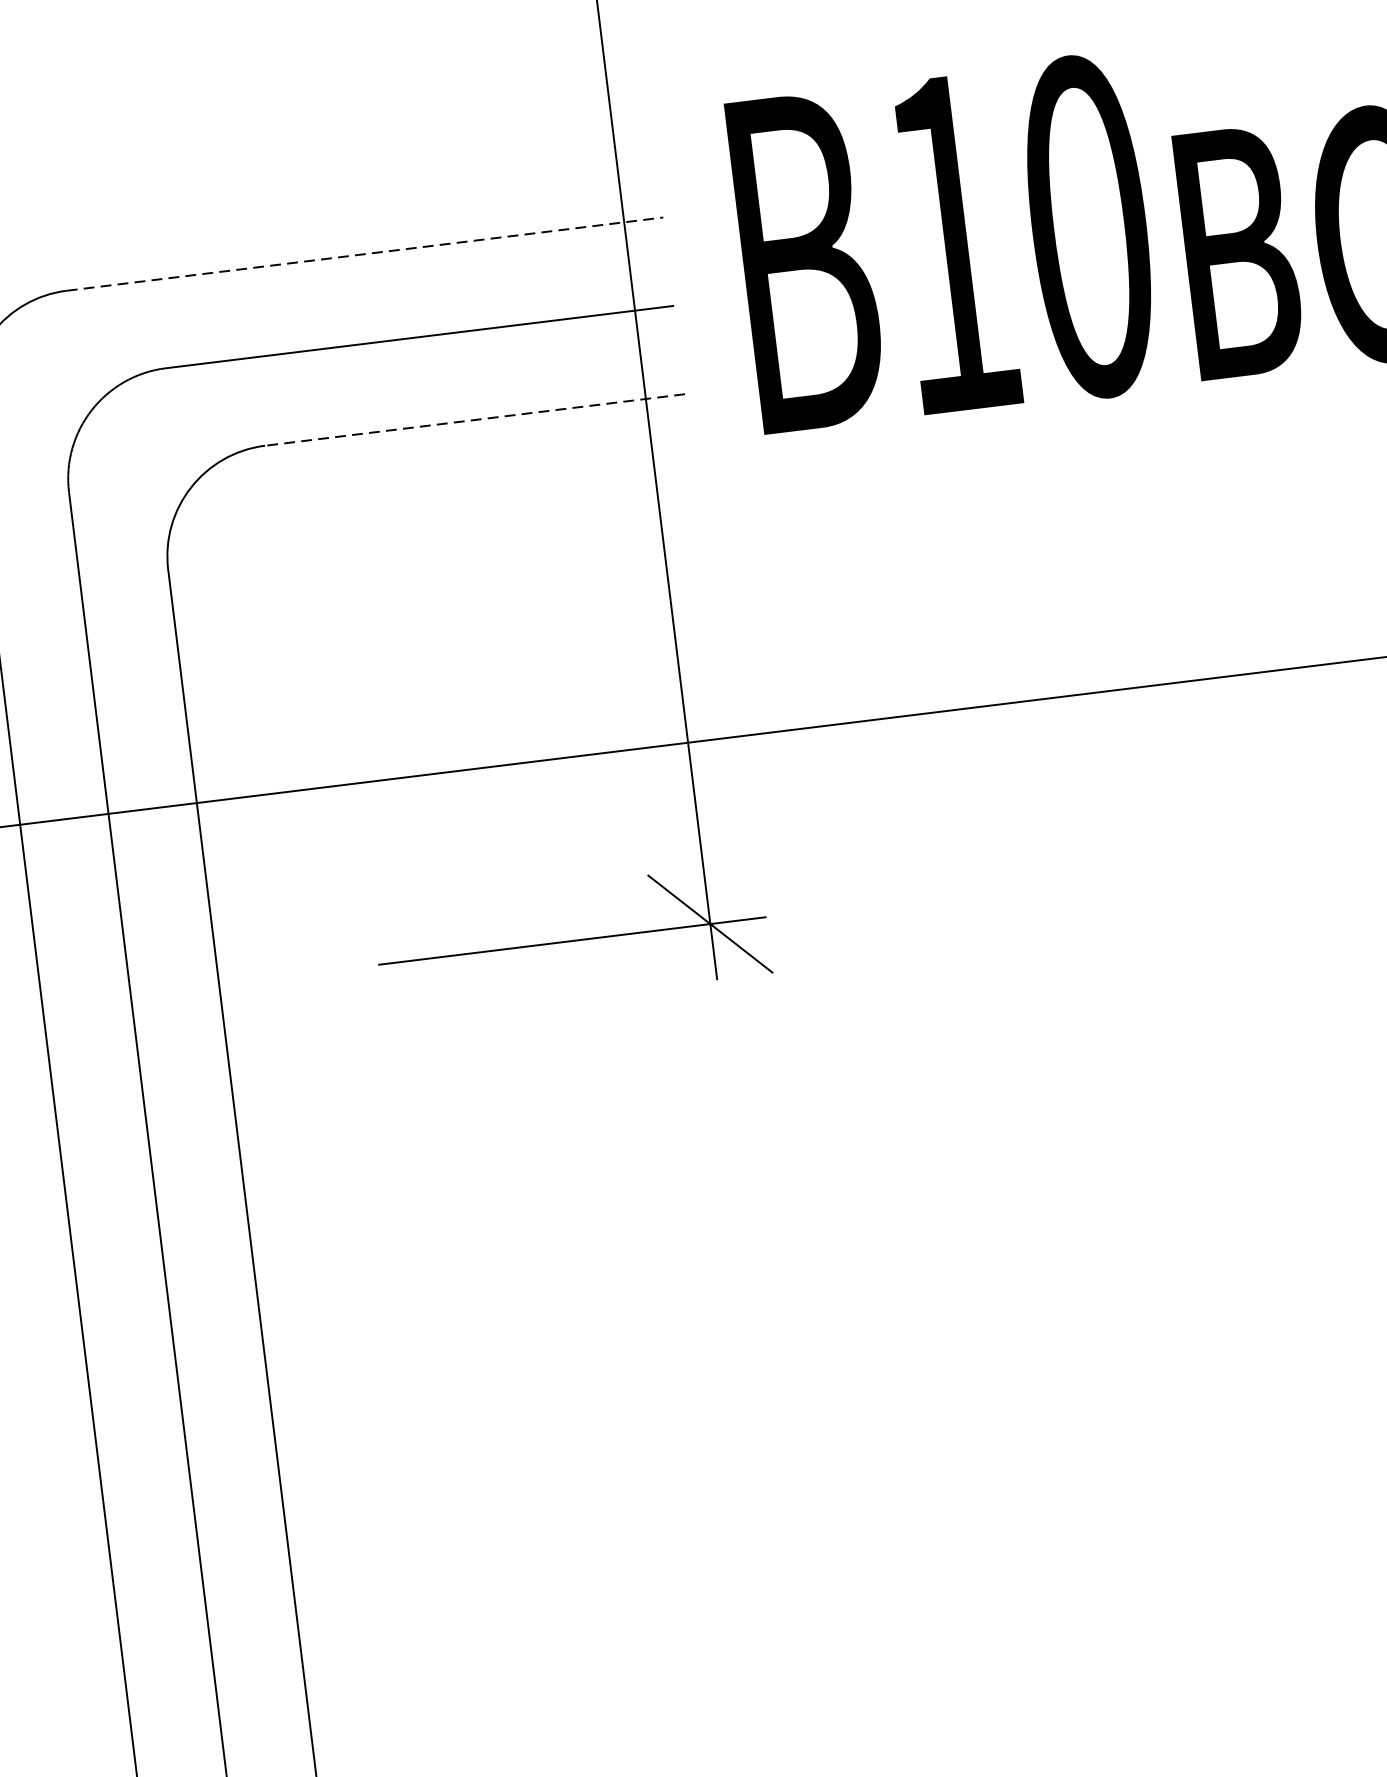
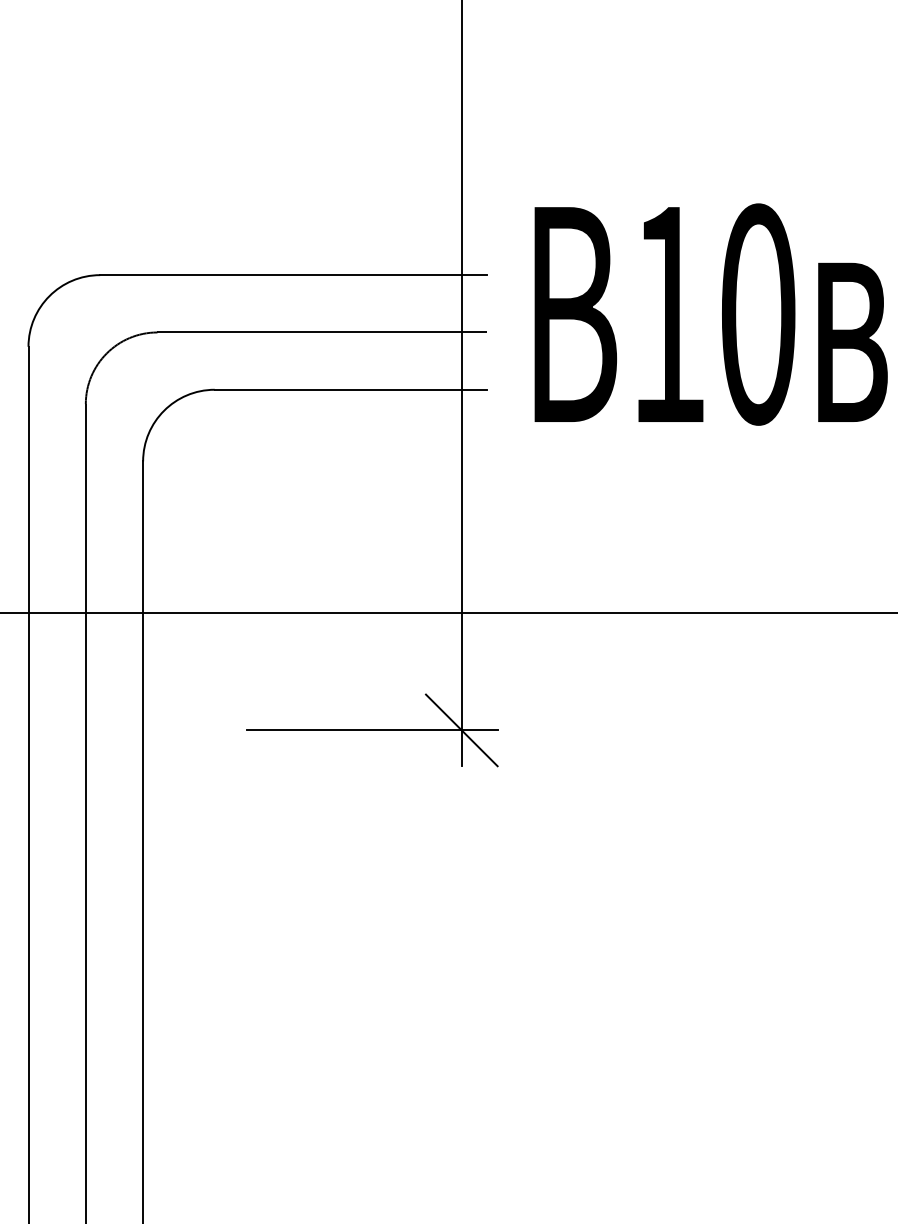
line: (364, 254) -> (293, 275), dashed -> solid
line: (474, 419) -> (350, 389), dashed -> solid

